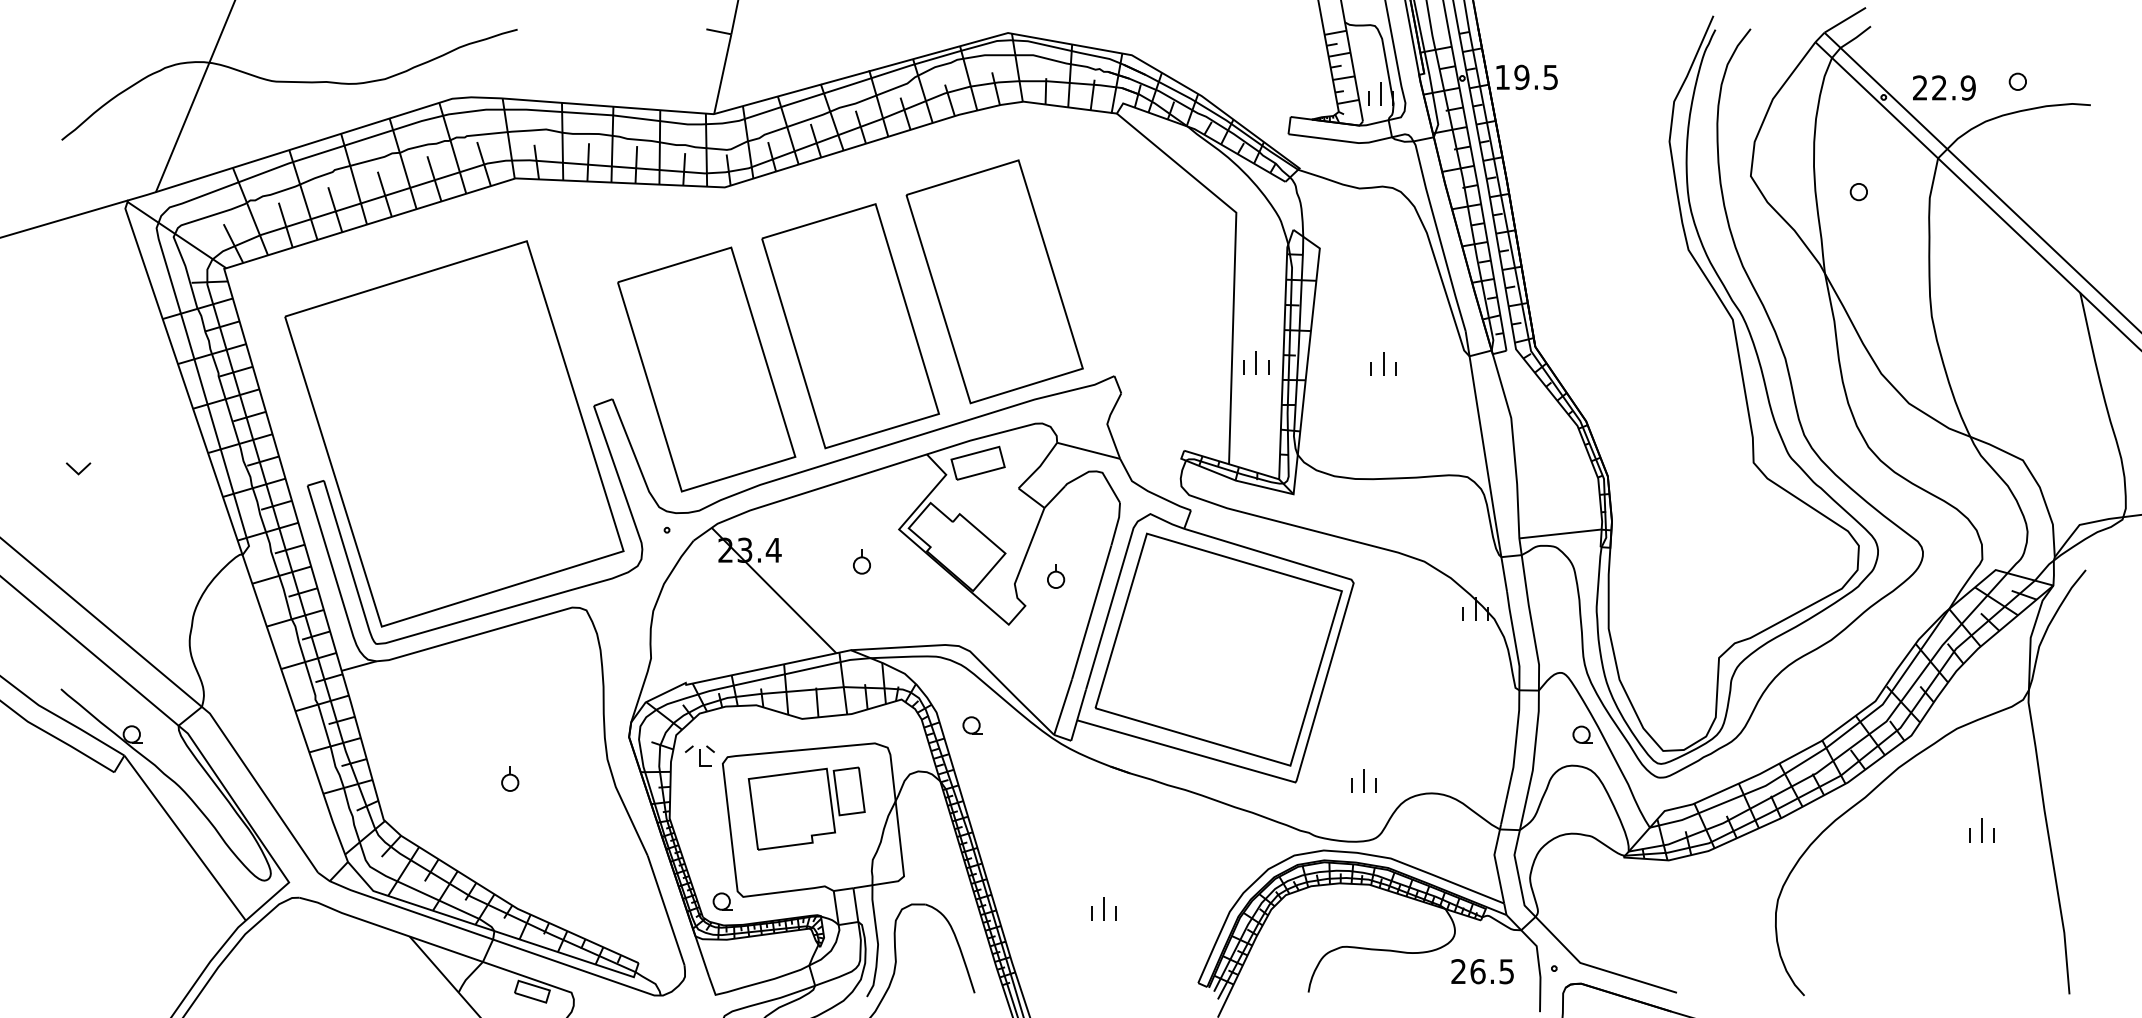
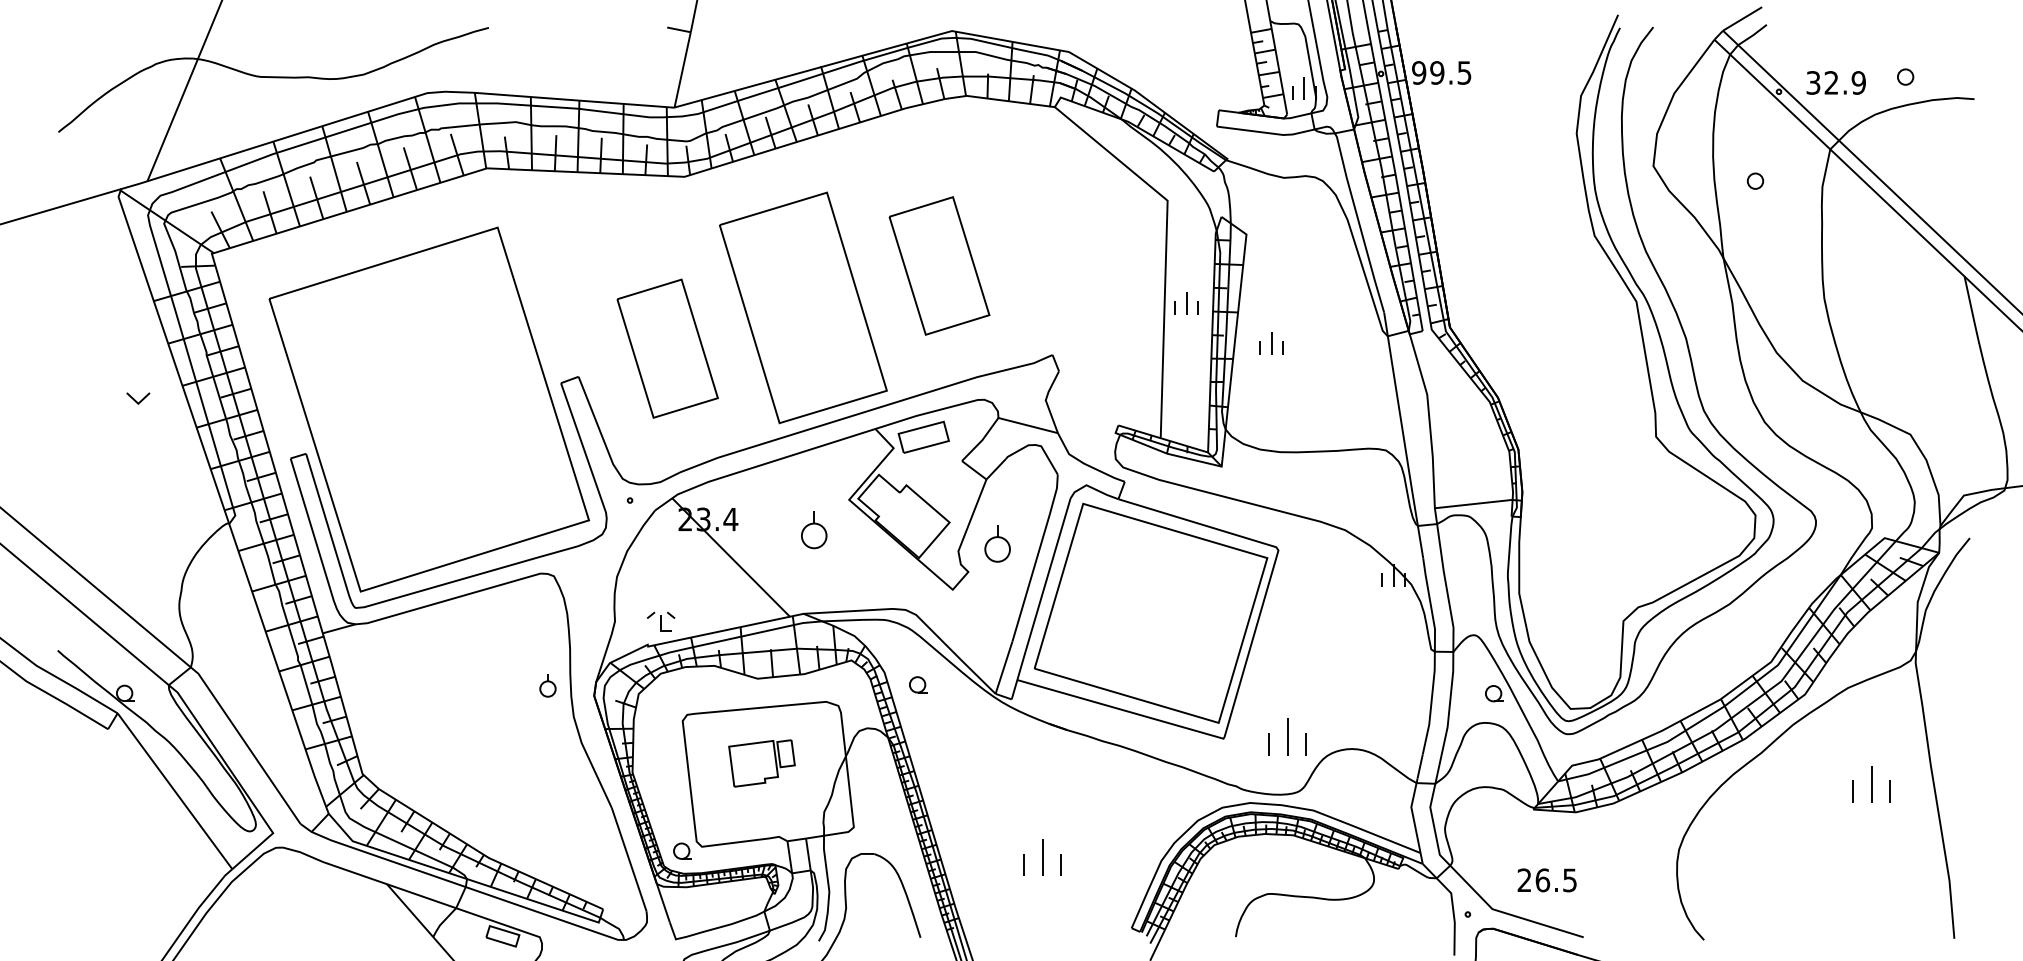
text: (1503, 76) -> (1419, 72), 19.5 -> 99.5
text: (1920, 87) -> (1813, 82), 22.9 -> 32.9
part: (994, 281) -> (939, 265), size x0.6
part: (1256, 362) -> (1186, 303), moved
part: (1383, 363) -> (1271, 343), moved
part: (706, 369) -> (667, 348), size x0.6
part: (78, 468) -> (138, 398), moved
part: (861, 561) -> (813, 530), size x1.6
part: (1055, 575) -> (996, 543), size x1.6
part: (699, 755) -> (660, 621), moved
part: (509, 779) -> (547, 685), moved
part: (1363, 781) -> (1287, 737), size x1.6
part: (806, 808) -> (761, 763), size x0.6
part: (1981, 829) -> (1871, 783), size x1.6
part: (1103, 909) -> (1042, 858), size x1.6
text: (1481, 971) -> (1546, 880), moved

